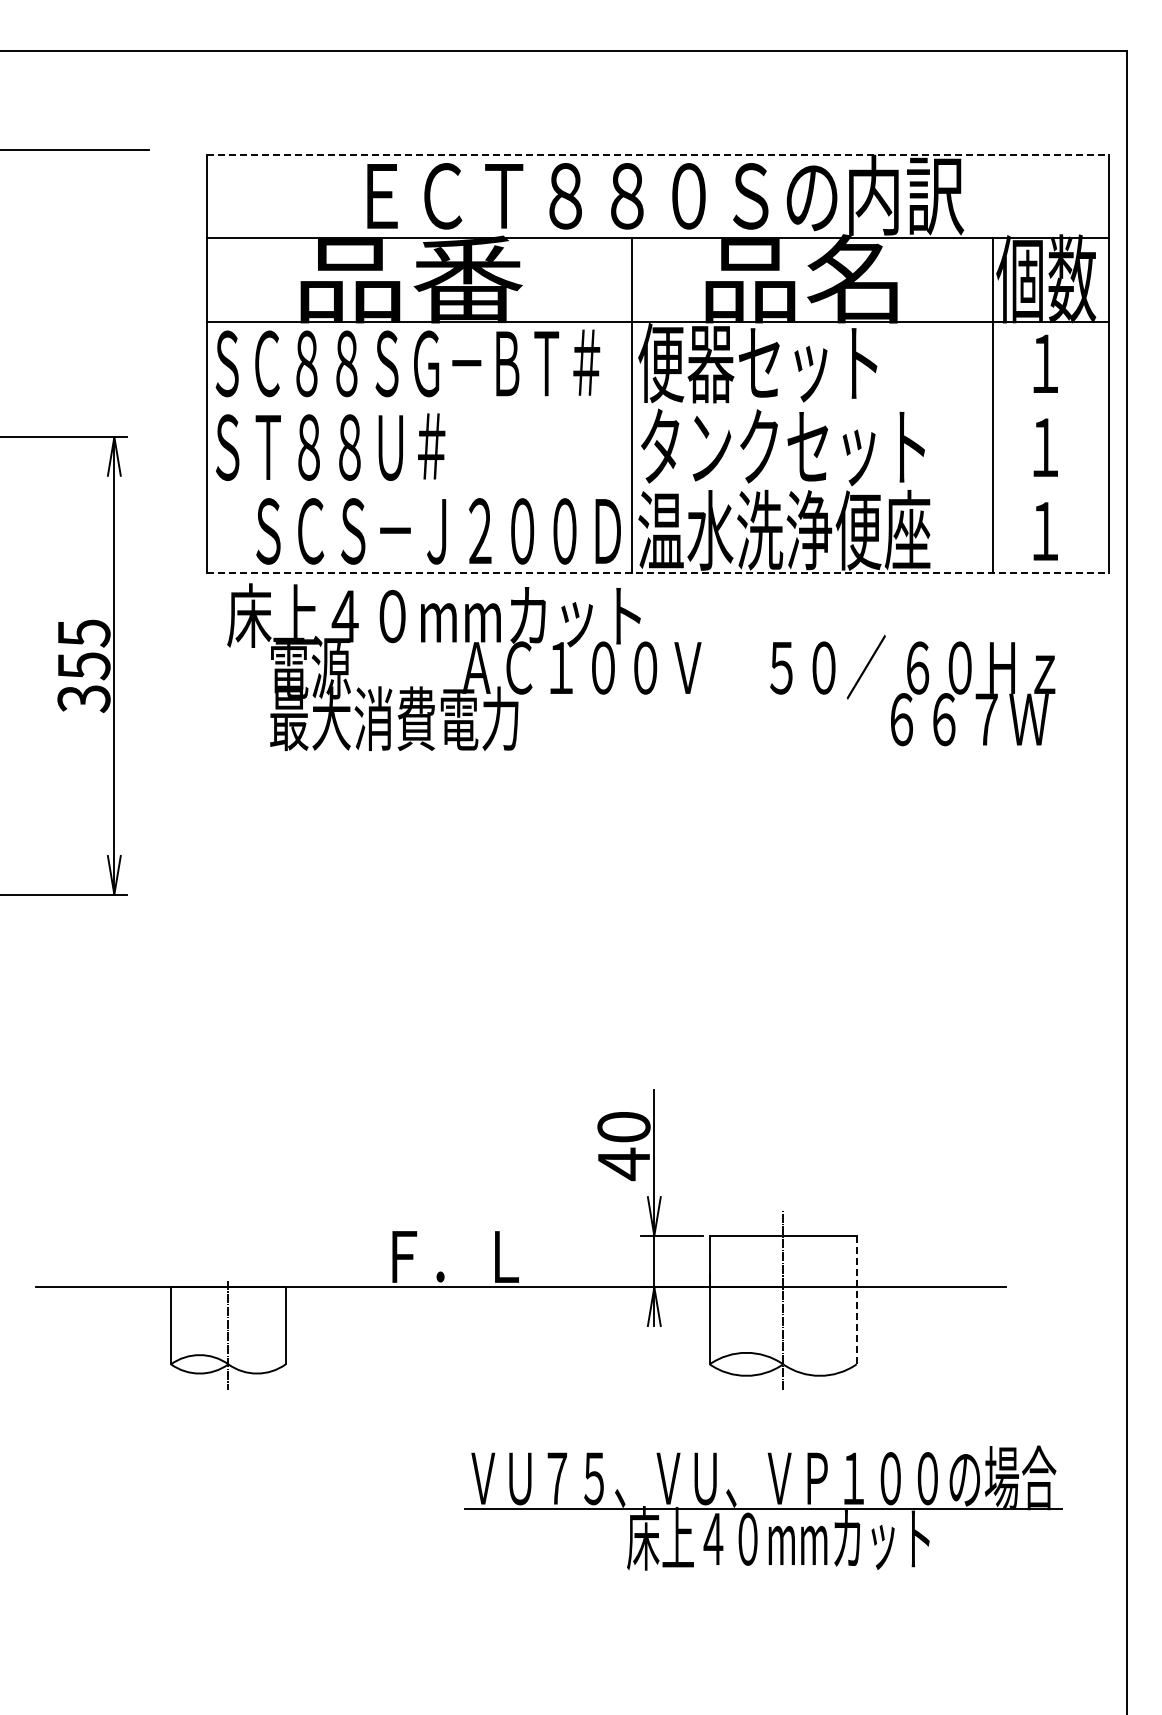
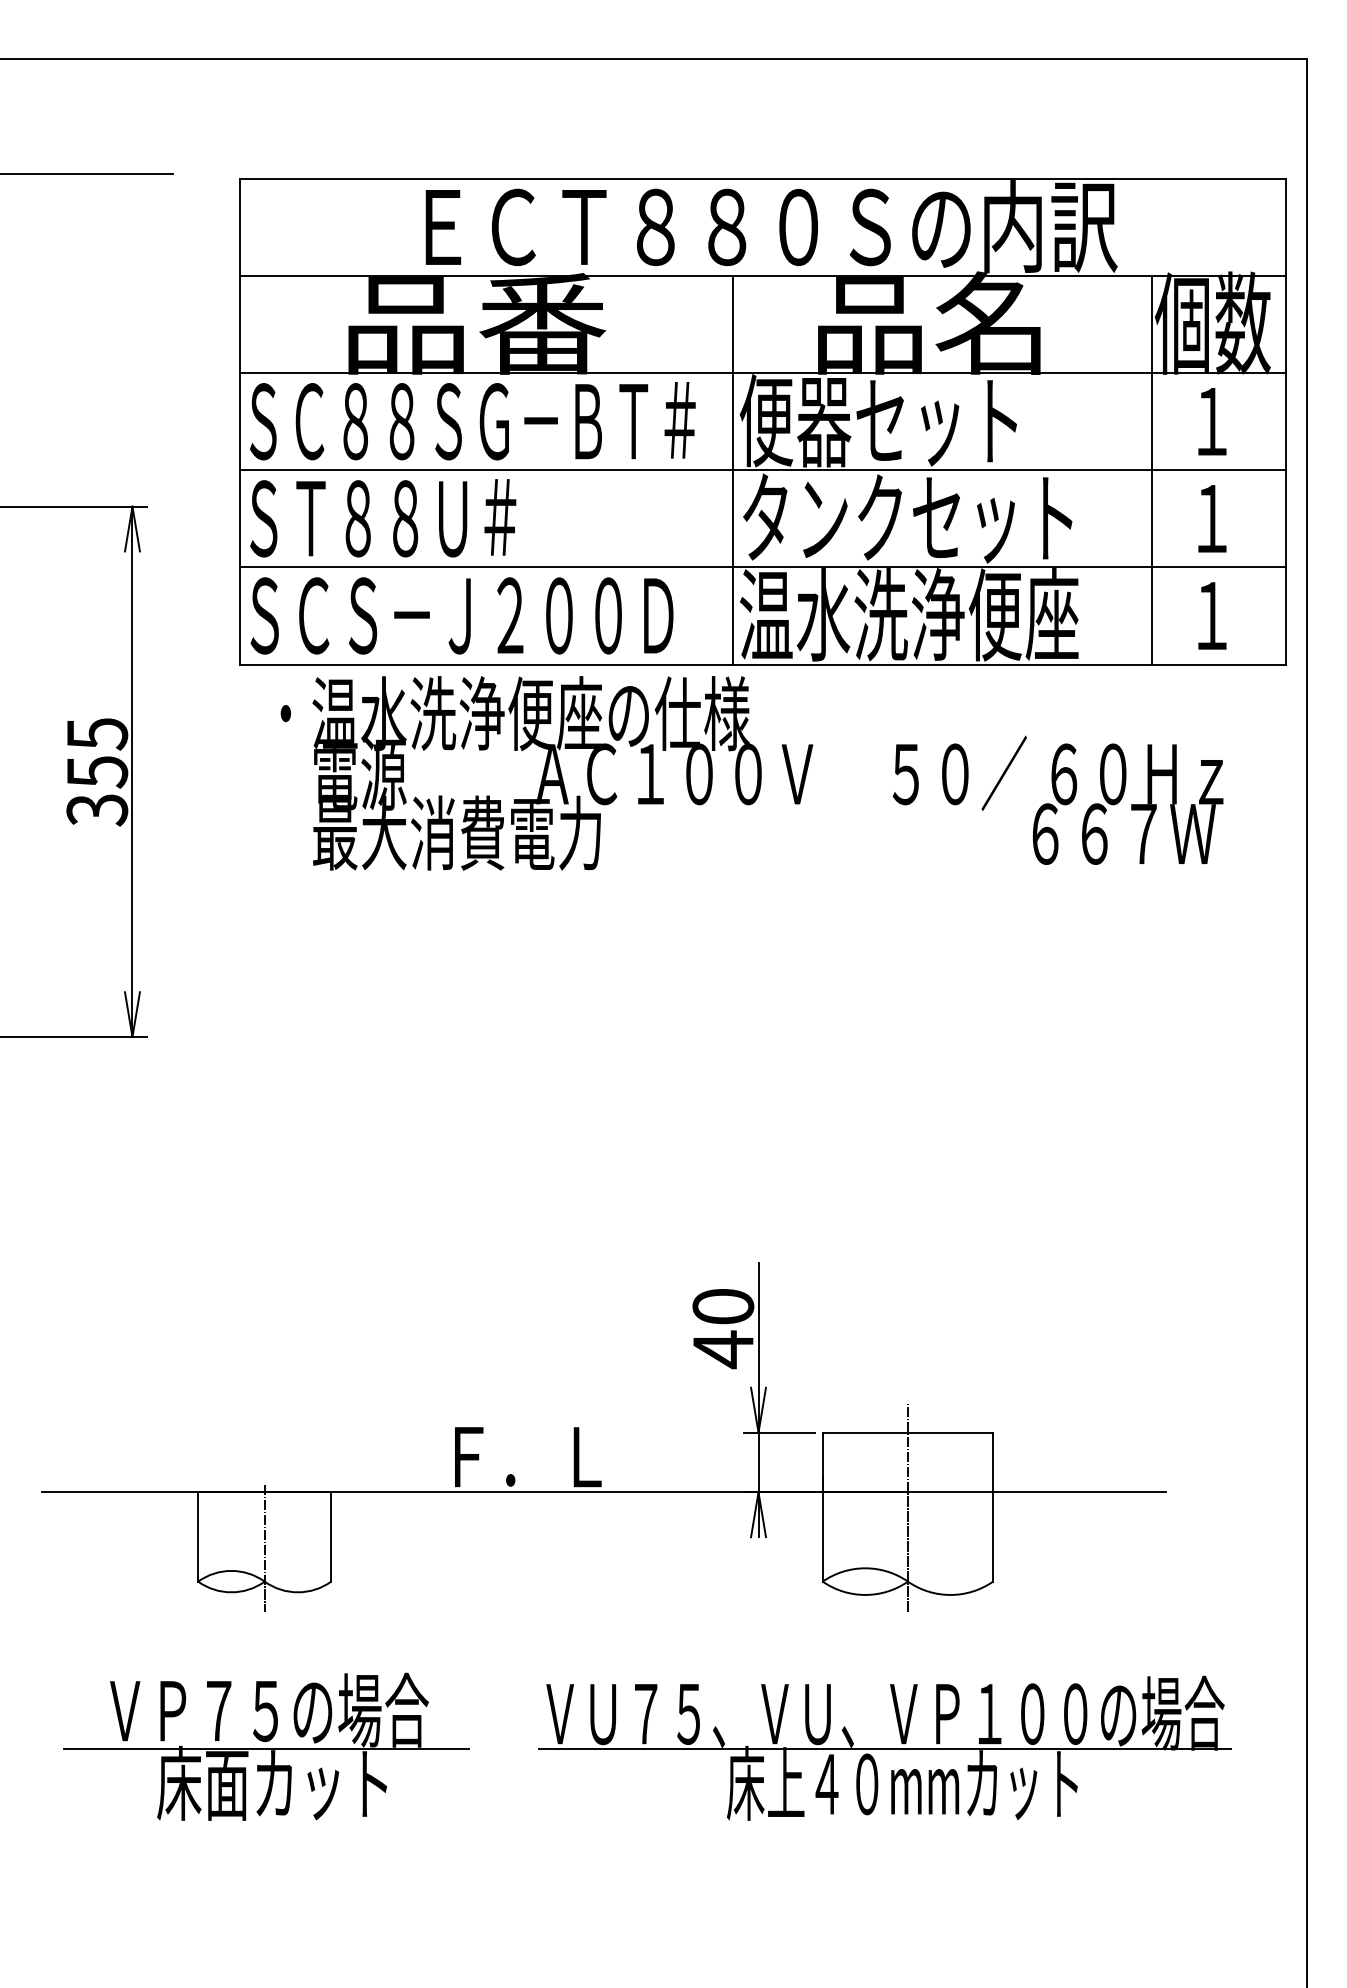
line: (658, 154) -> (763, 178), dashed -> solid
line: (658, 405) -> (763, 469), added
line: (658, 489) -> (763, 567), added
text: (438, 531) -> (461, 616), moved
line: (658, 573) -> (763, 664), dashed -> solid
text: (436, 615) -> (505, 713), 床上４０mmカット -> ・温水洗浄便座の仕様
line: (856, 1300) -> (992, 1507), dashed -> solid
part: (229, 1506) -> (265, 1746), added

